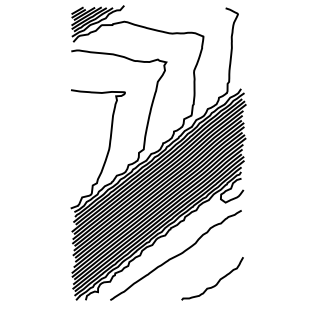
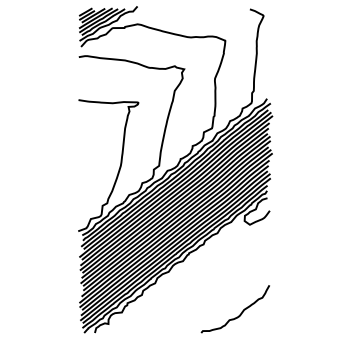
curve: (175, 255) -> (194, 283), removed

